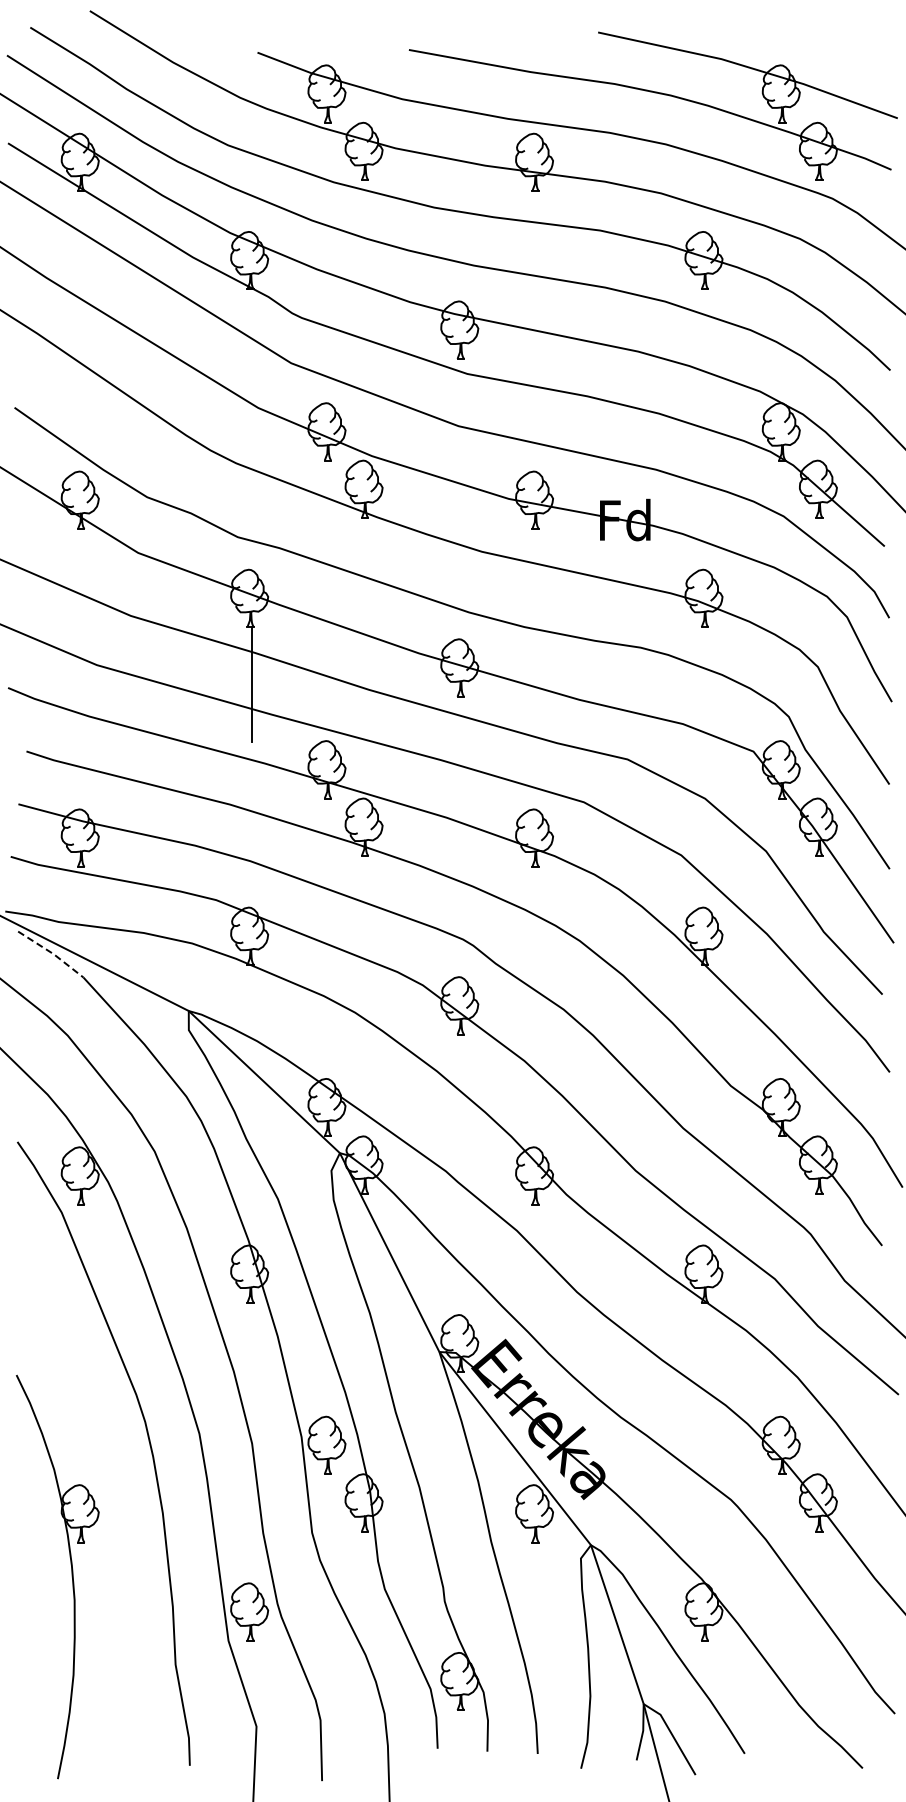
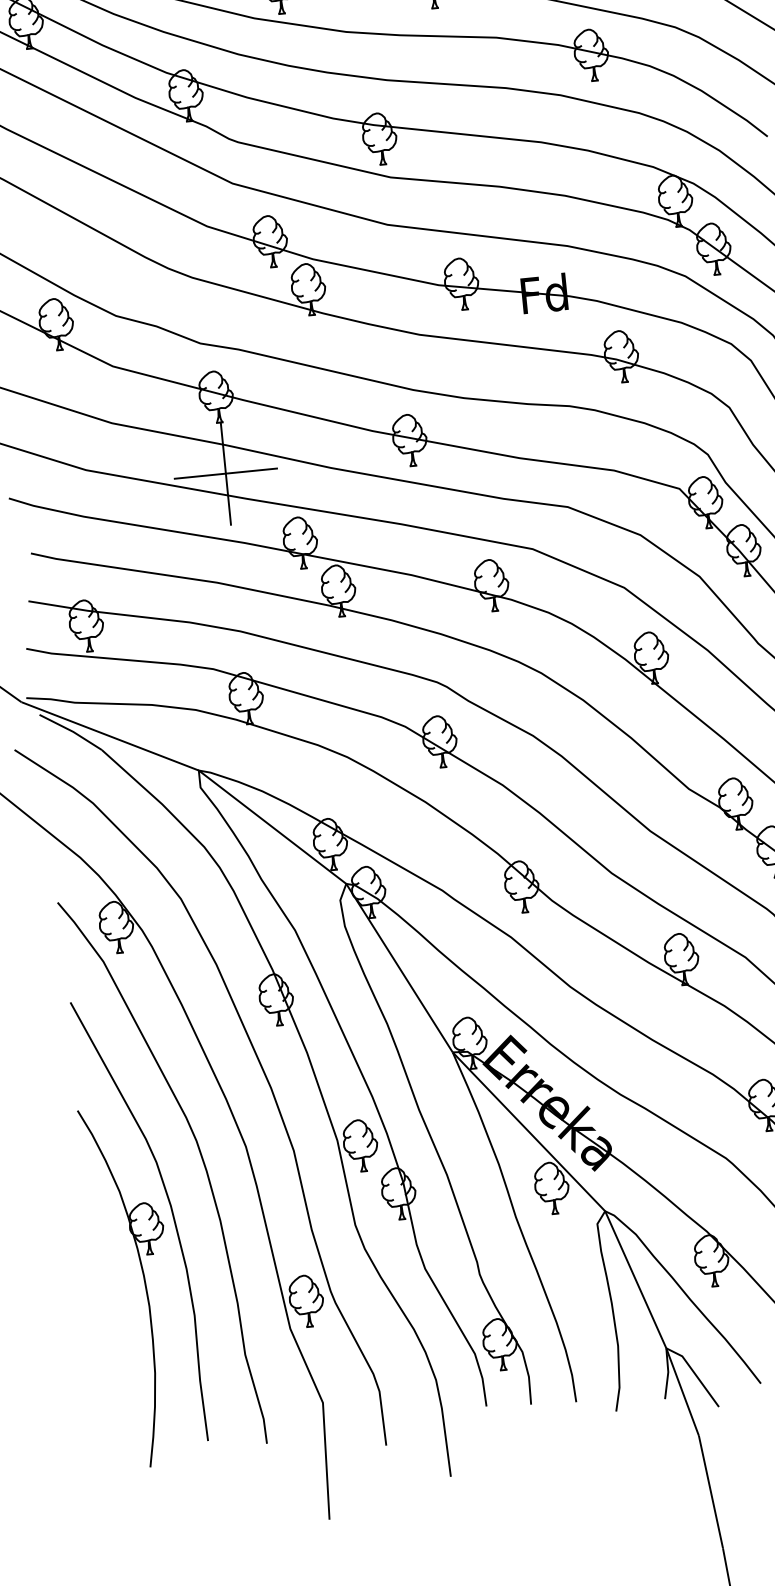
line: (251, 684) -> (225, 473), added
line: (52, 953) -> (72, 731), dashed -> solid
curve: (109, 1499) -> (171, 1213), added

